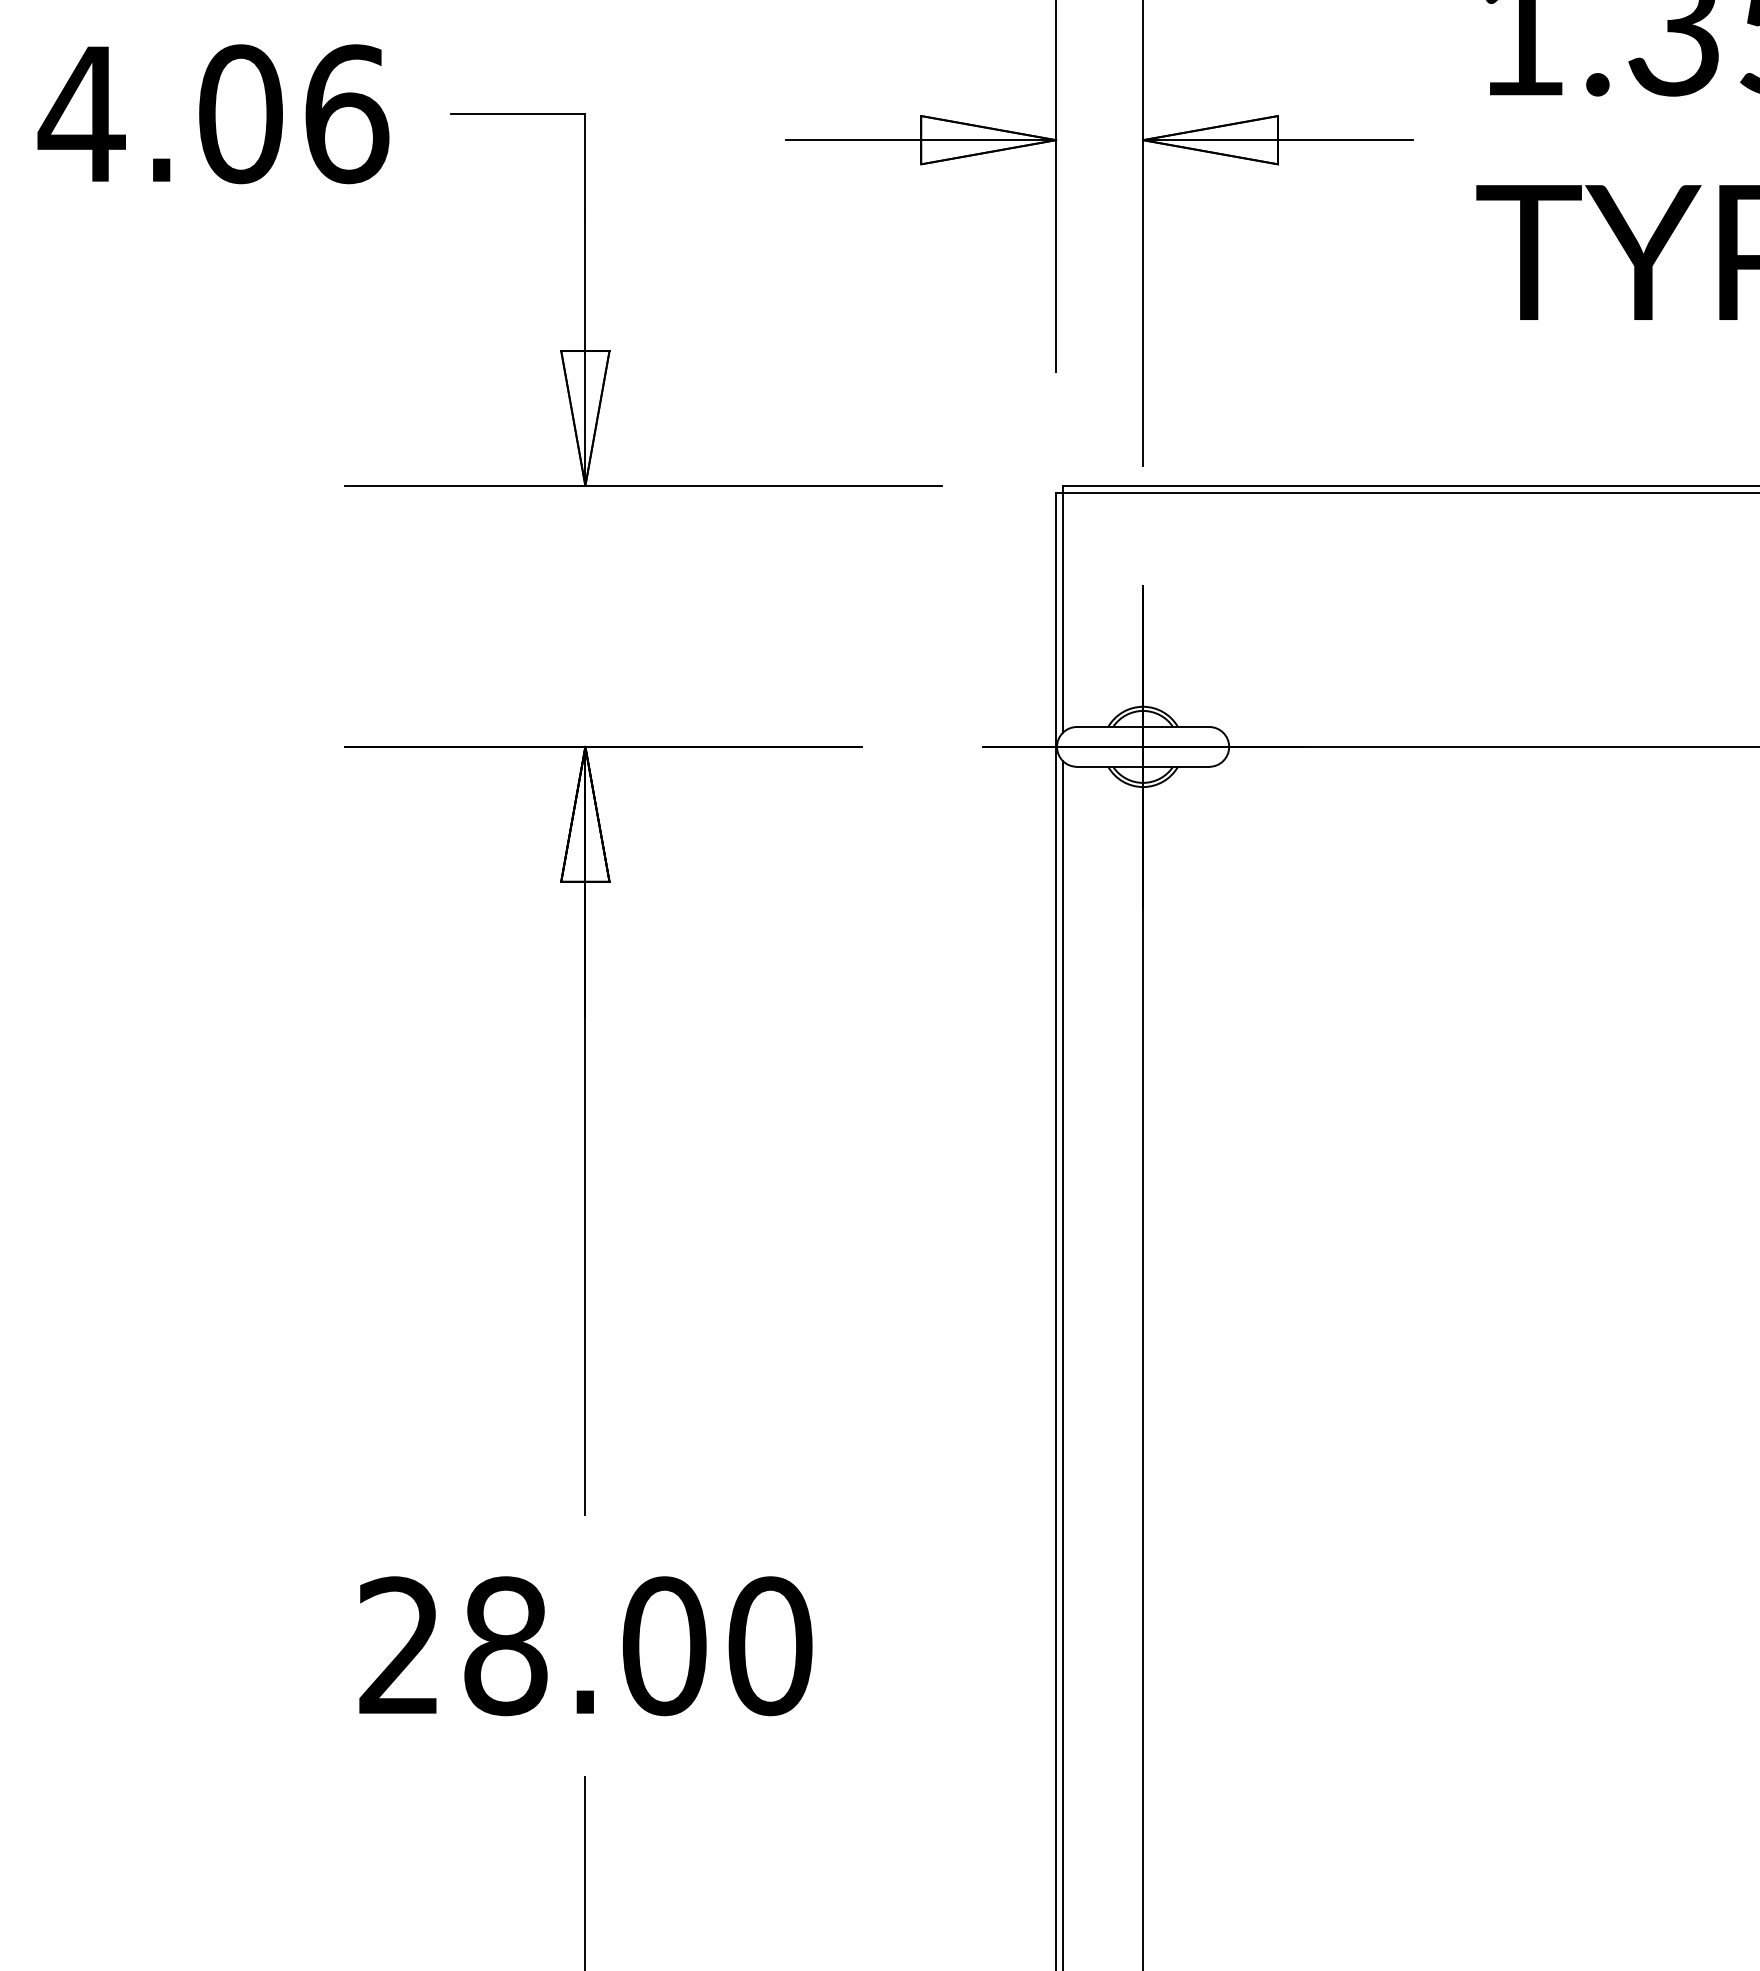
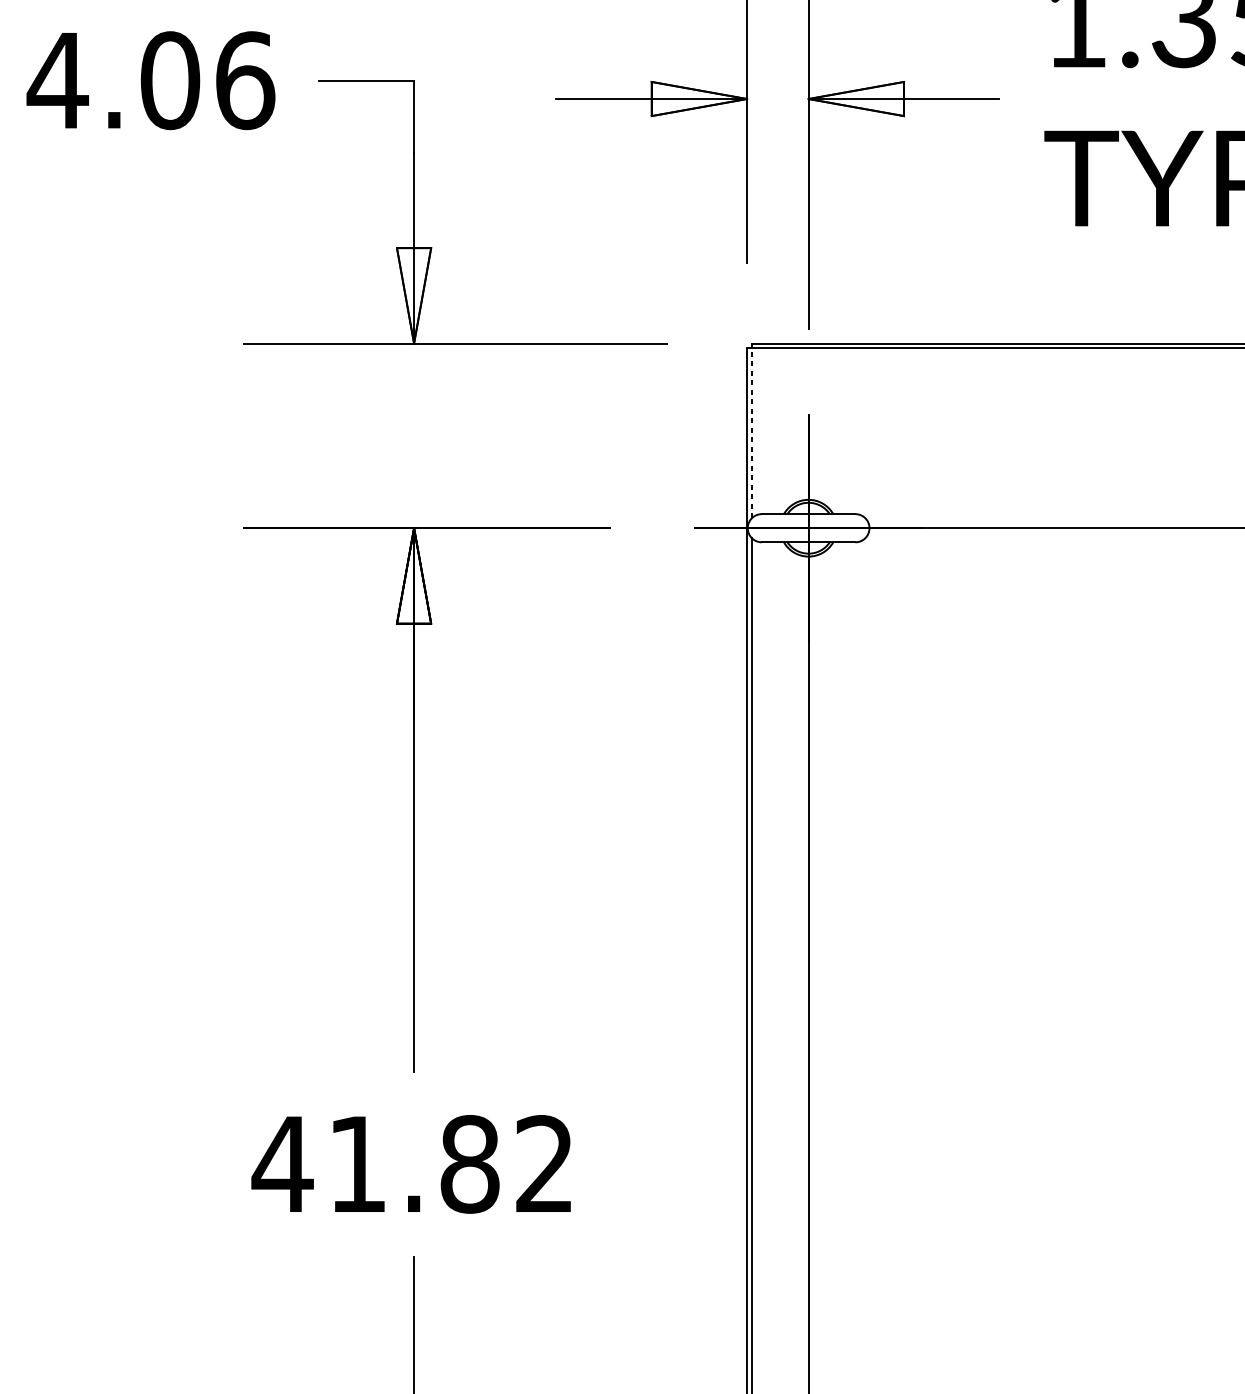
line: (1062, 612) -> (751, 433), solid -> dashed
text: (583, 1646) -> (412, 1164), 28.00 -> 41.82

